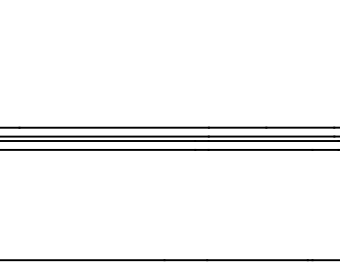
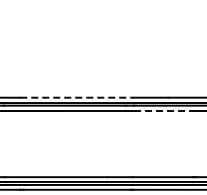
line: (114, 127) -> (77, 97), solid -> dashed
line: (259, 150) -> (164, 111), solid -> dashed

